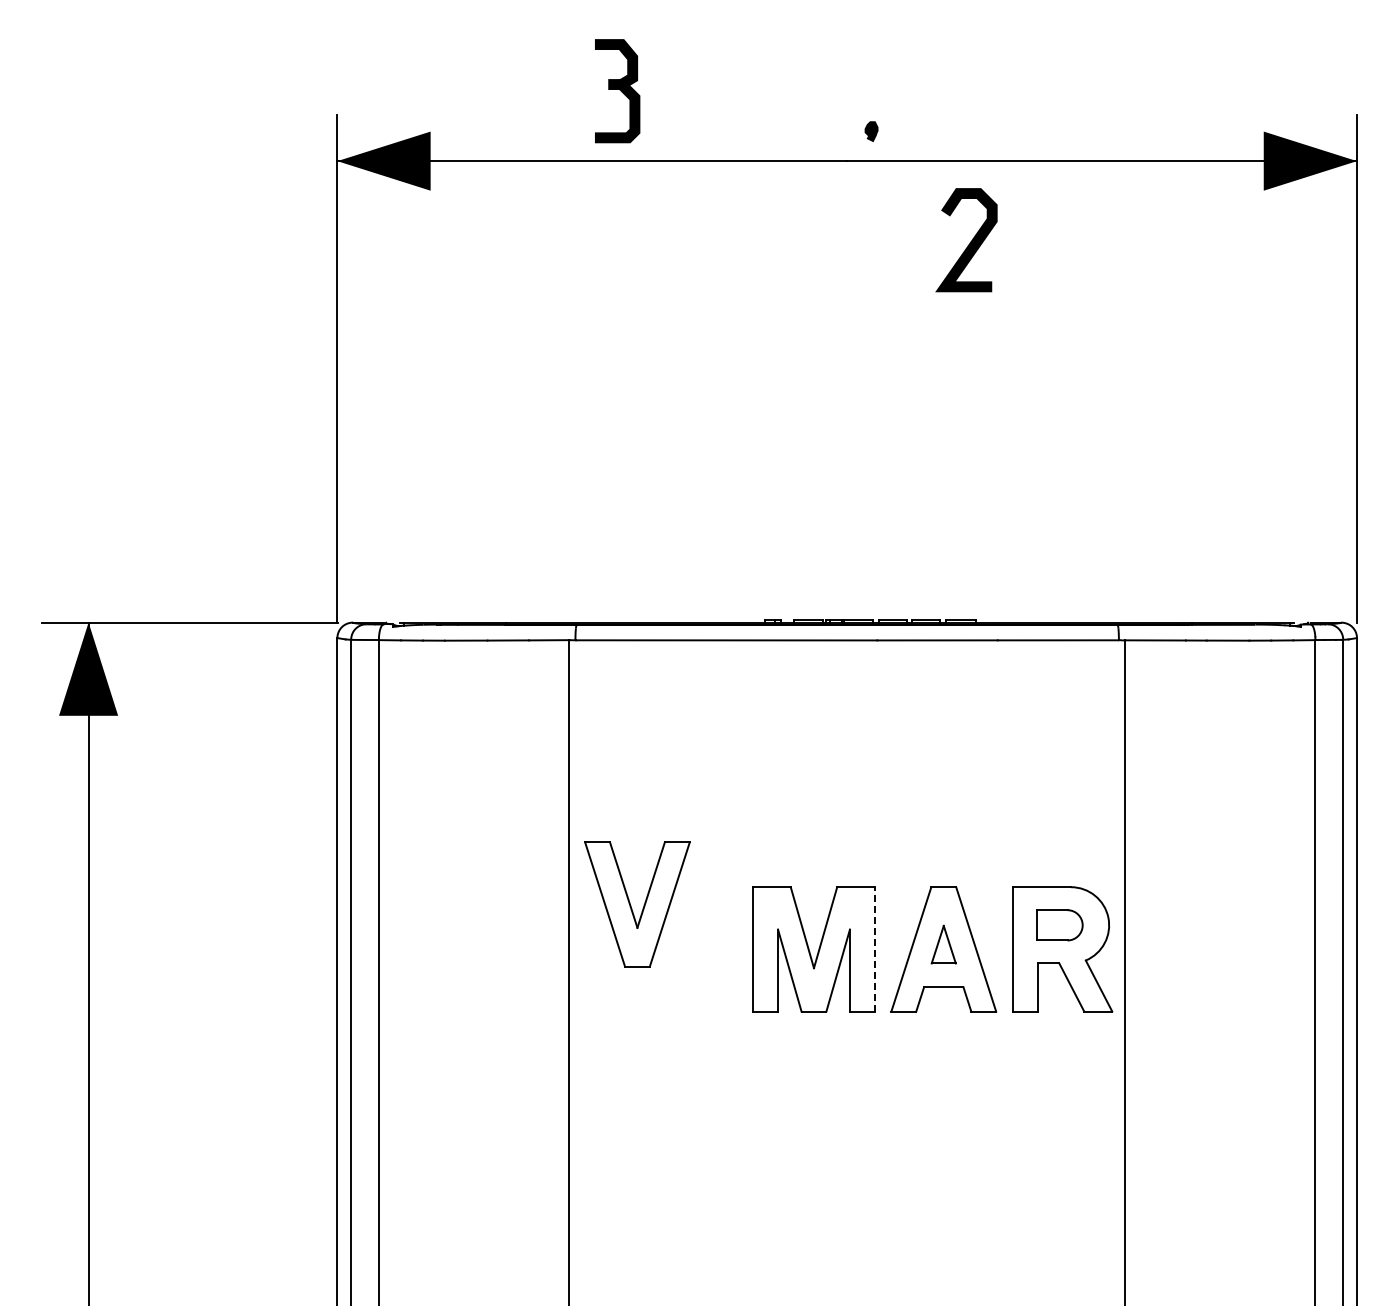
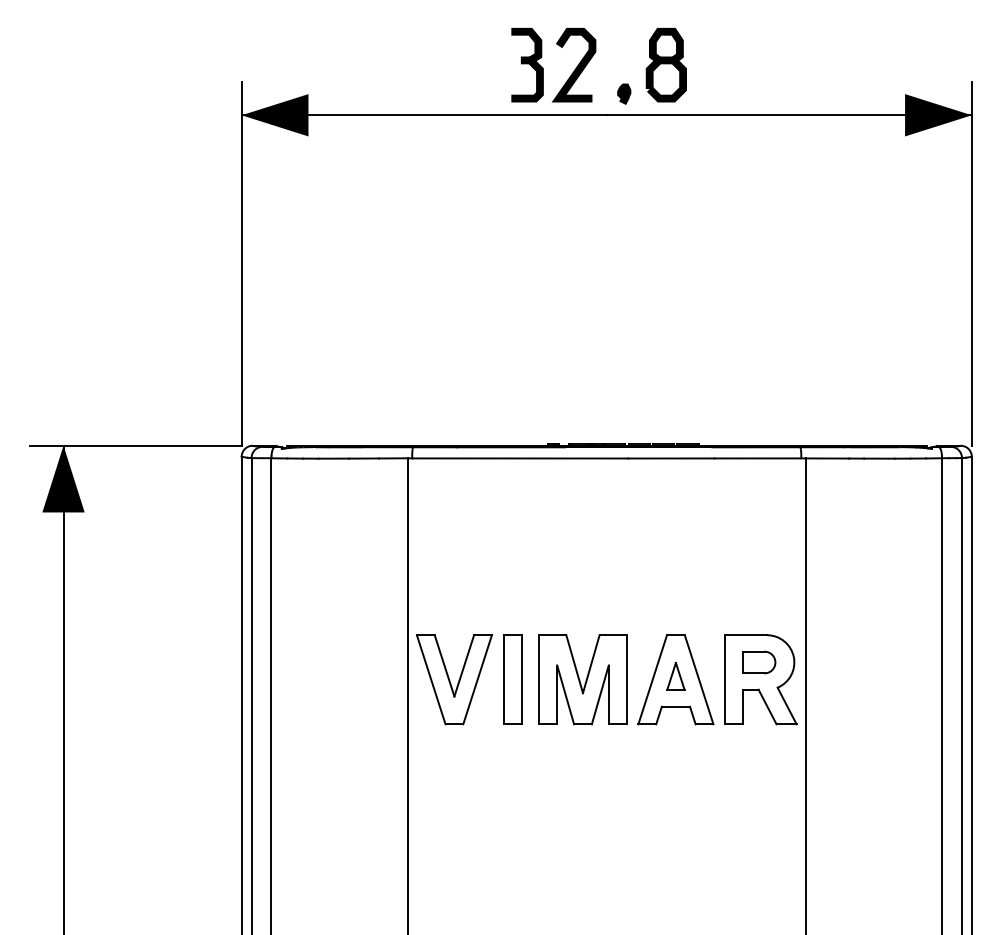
part: (617, 91) -> (527, 65), moved
part: (930, 91) -> (666, 65), added
part: (871, 131) -> (624, 94), size x1.43
curve: (970, 241) -> (576, 66), moved
part: (631, 905) -> (450, 680), moved
line: (874, 948) -> (626, 679), dashed -> solid
part: (715, 949) -> (512, 679), added

